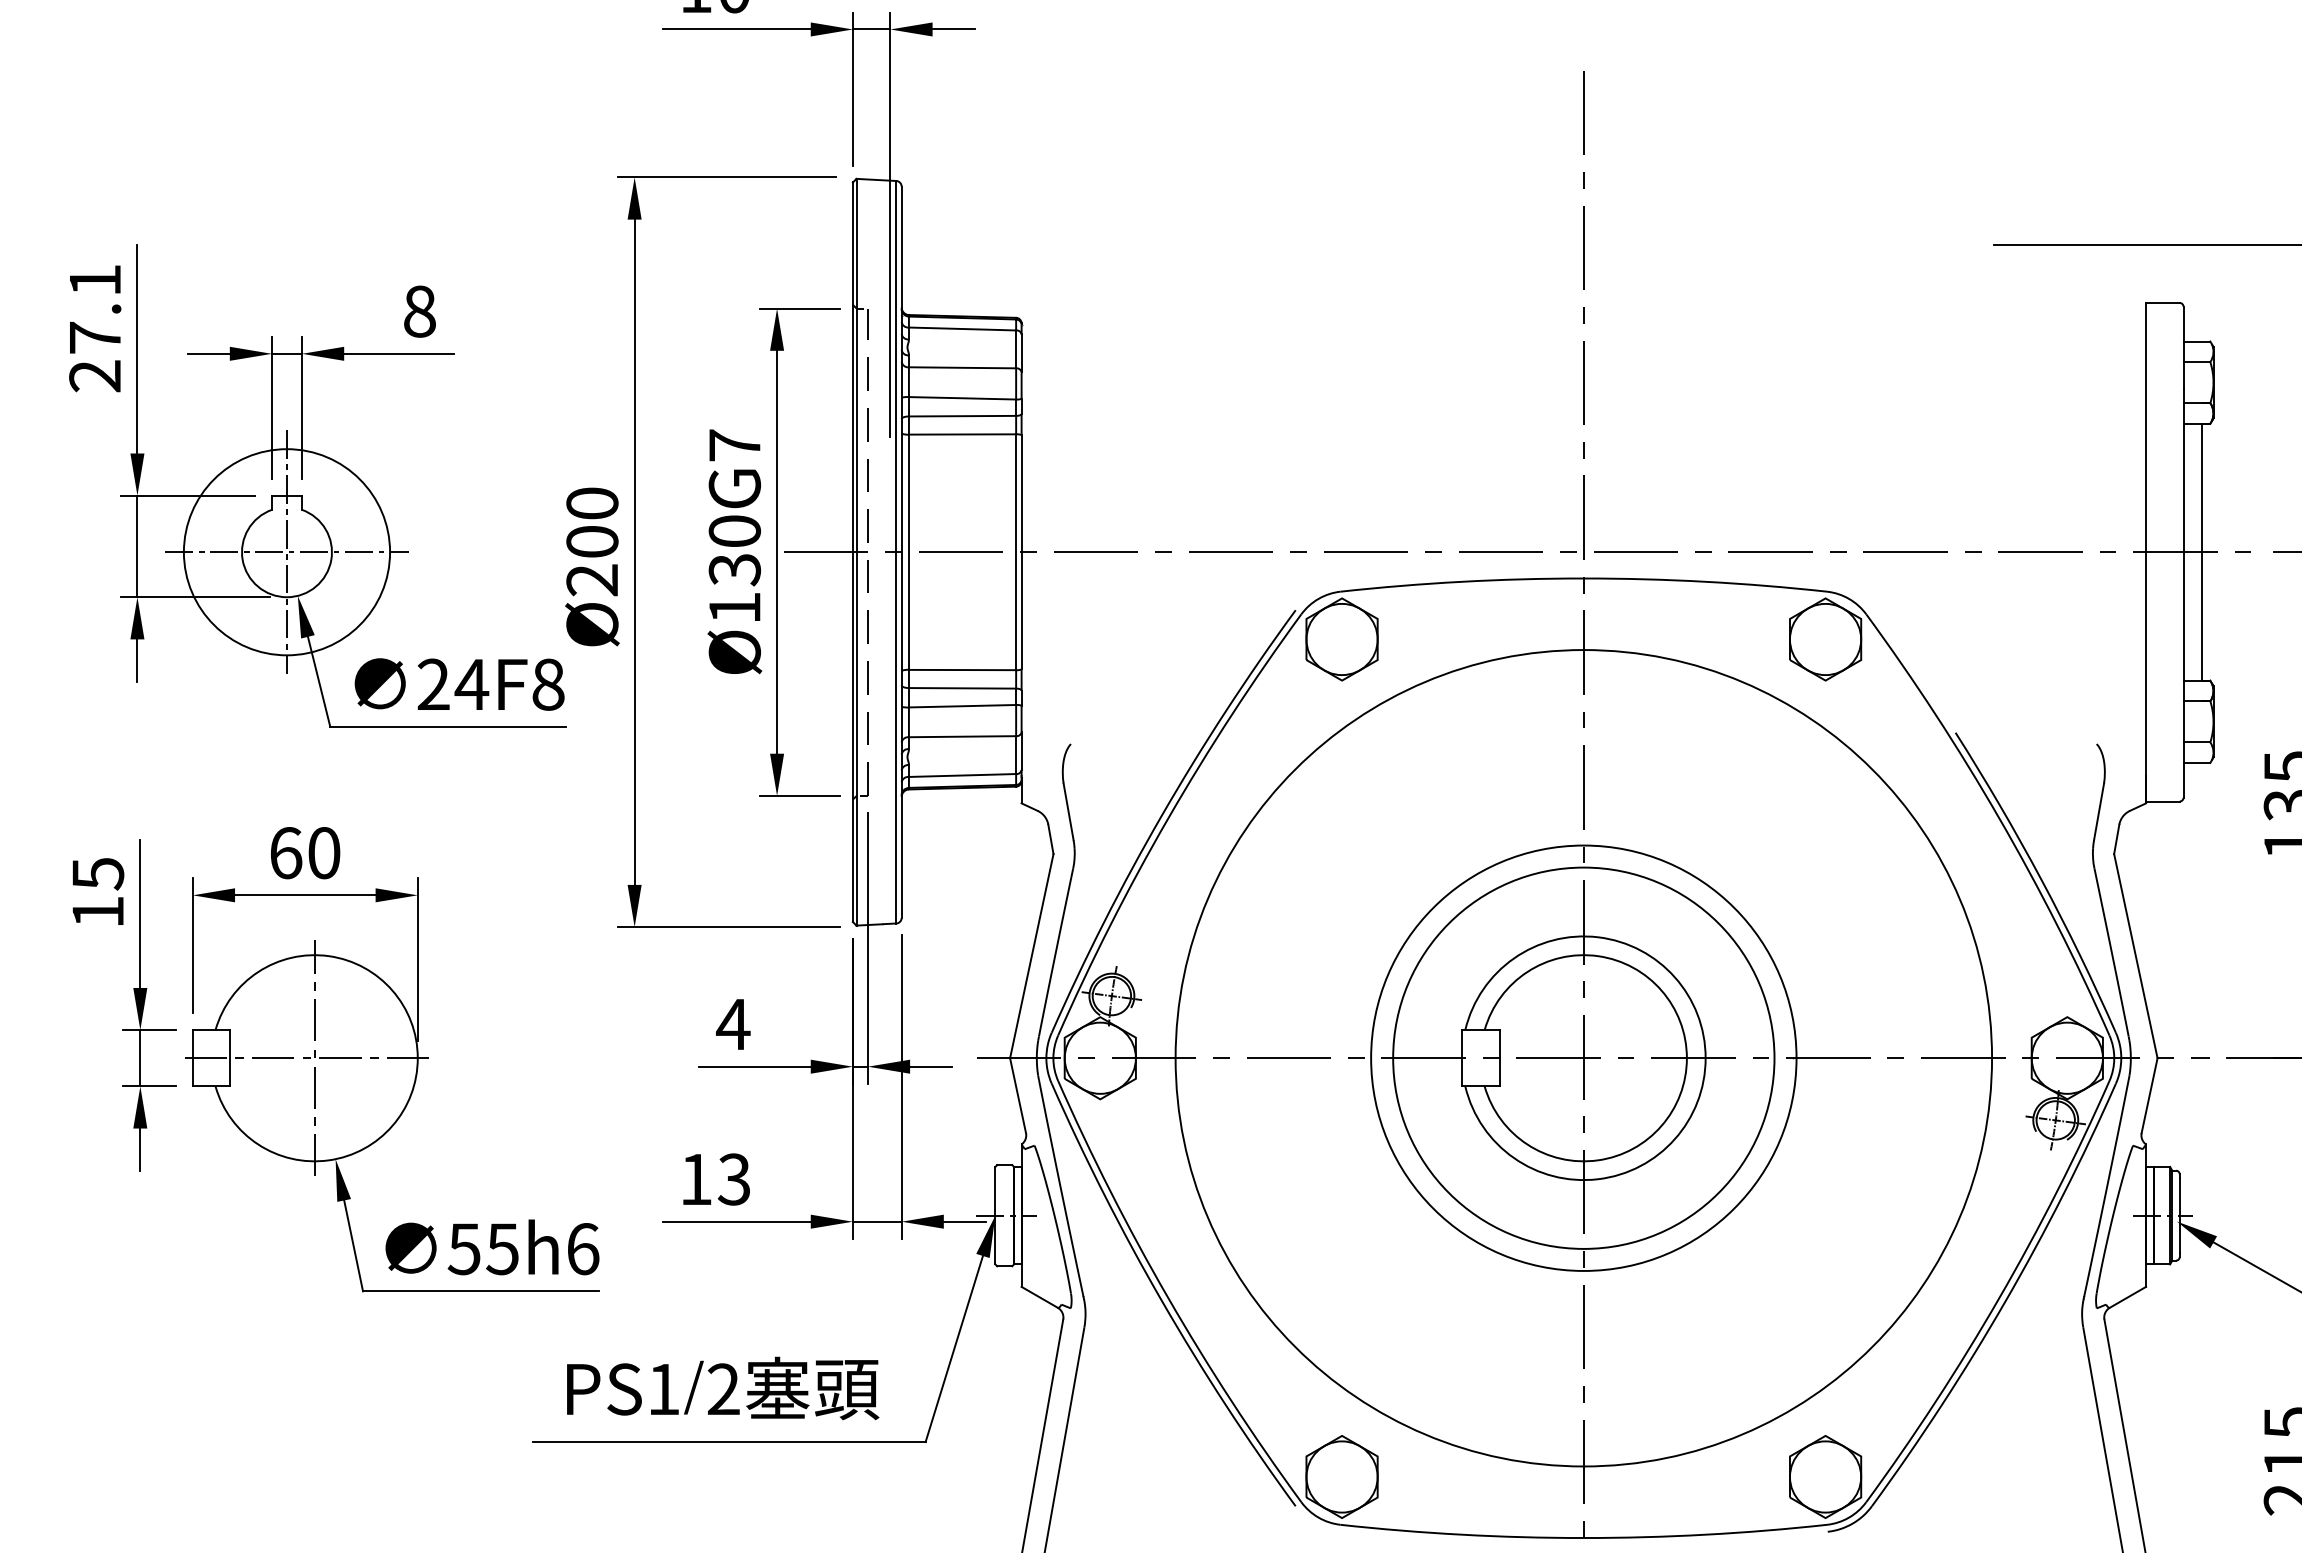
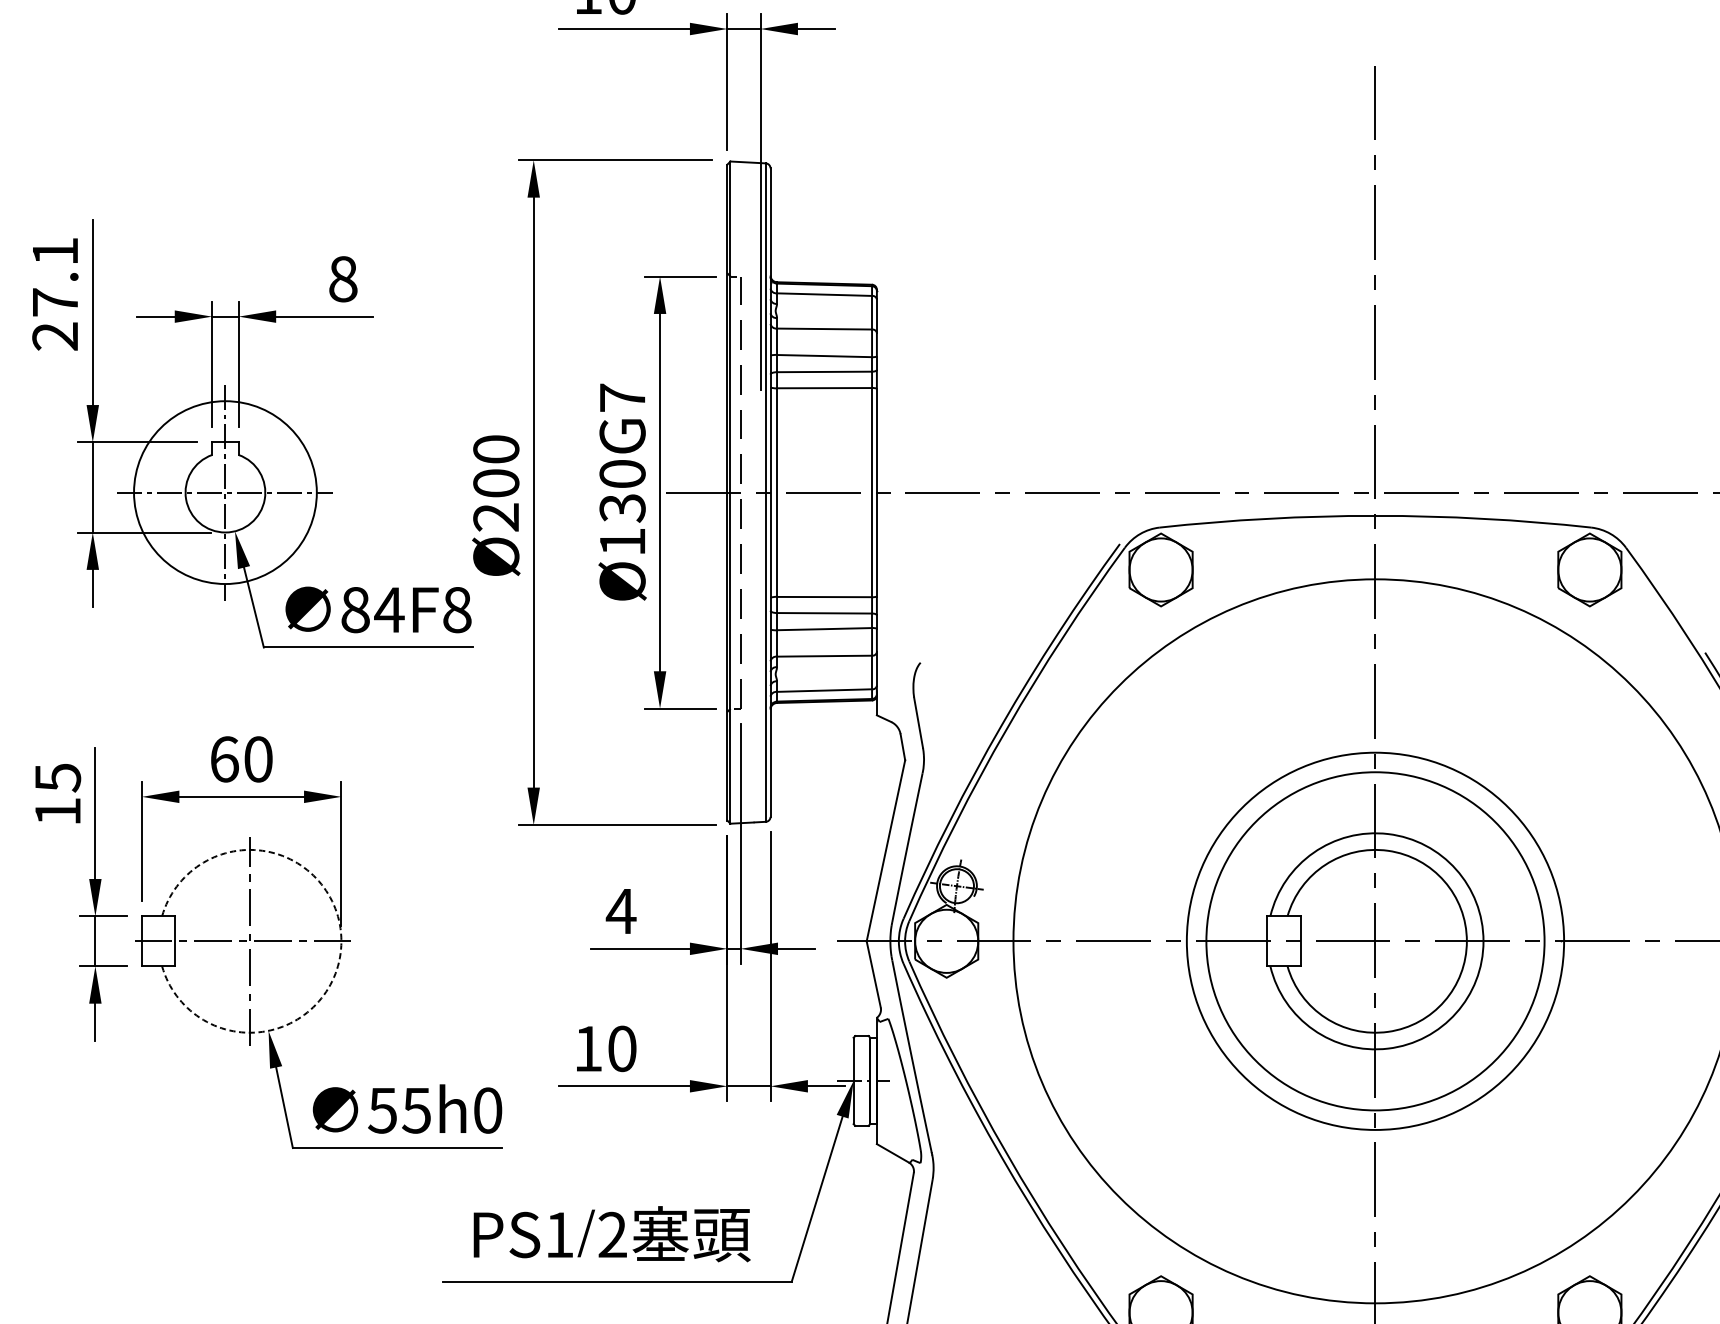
text: (433, 684) -> (355, 609), 24F8 -> 84F8
arc: (417, 1058) -> (341, 941), solid -> dashed
text: (733, 1179) -> (621, 1048), 13 -> 10
text: (583, 1249) -> (488, 1110), 55h6 -> 55h0

